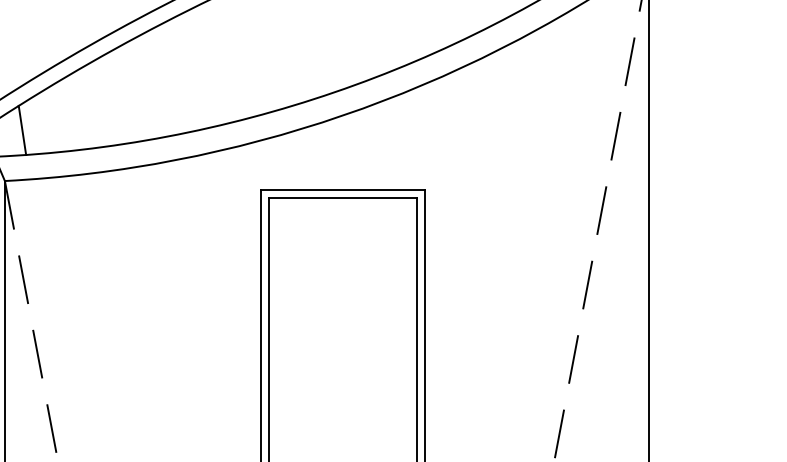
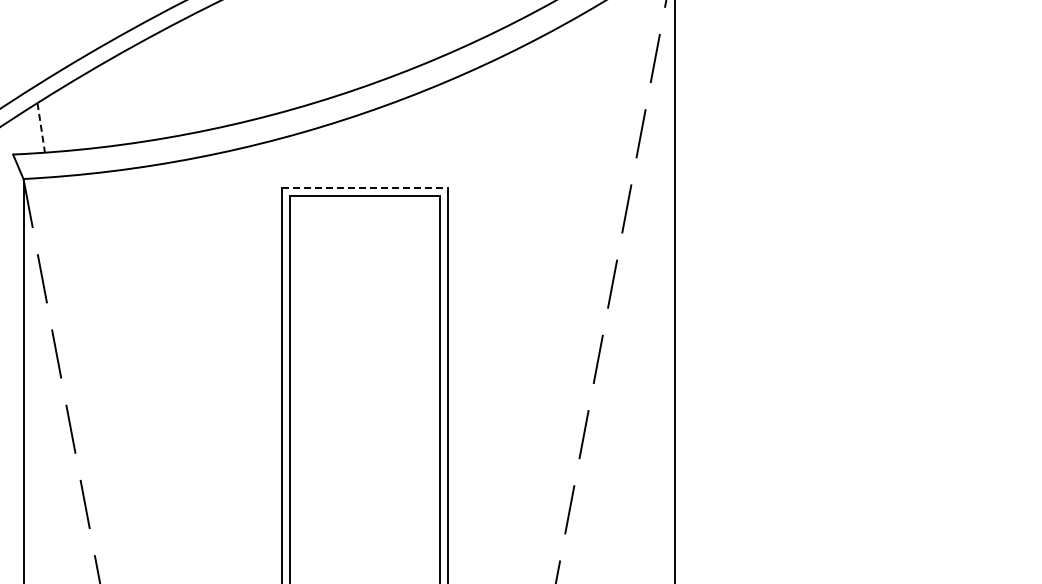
line: (22, 131) -> (41, 128), solid -> dashed
line: (343, 190) -> (365, 188), solid -> dashed

